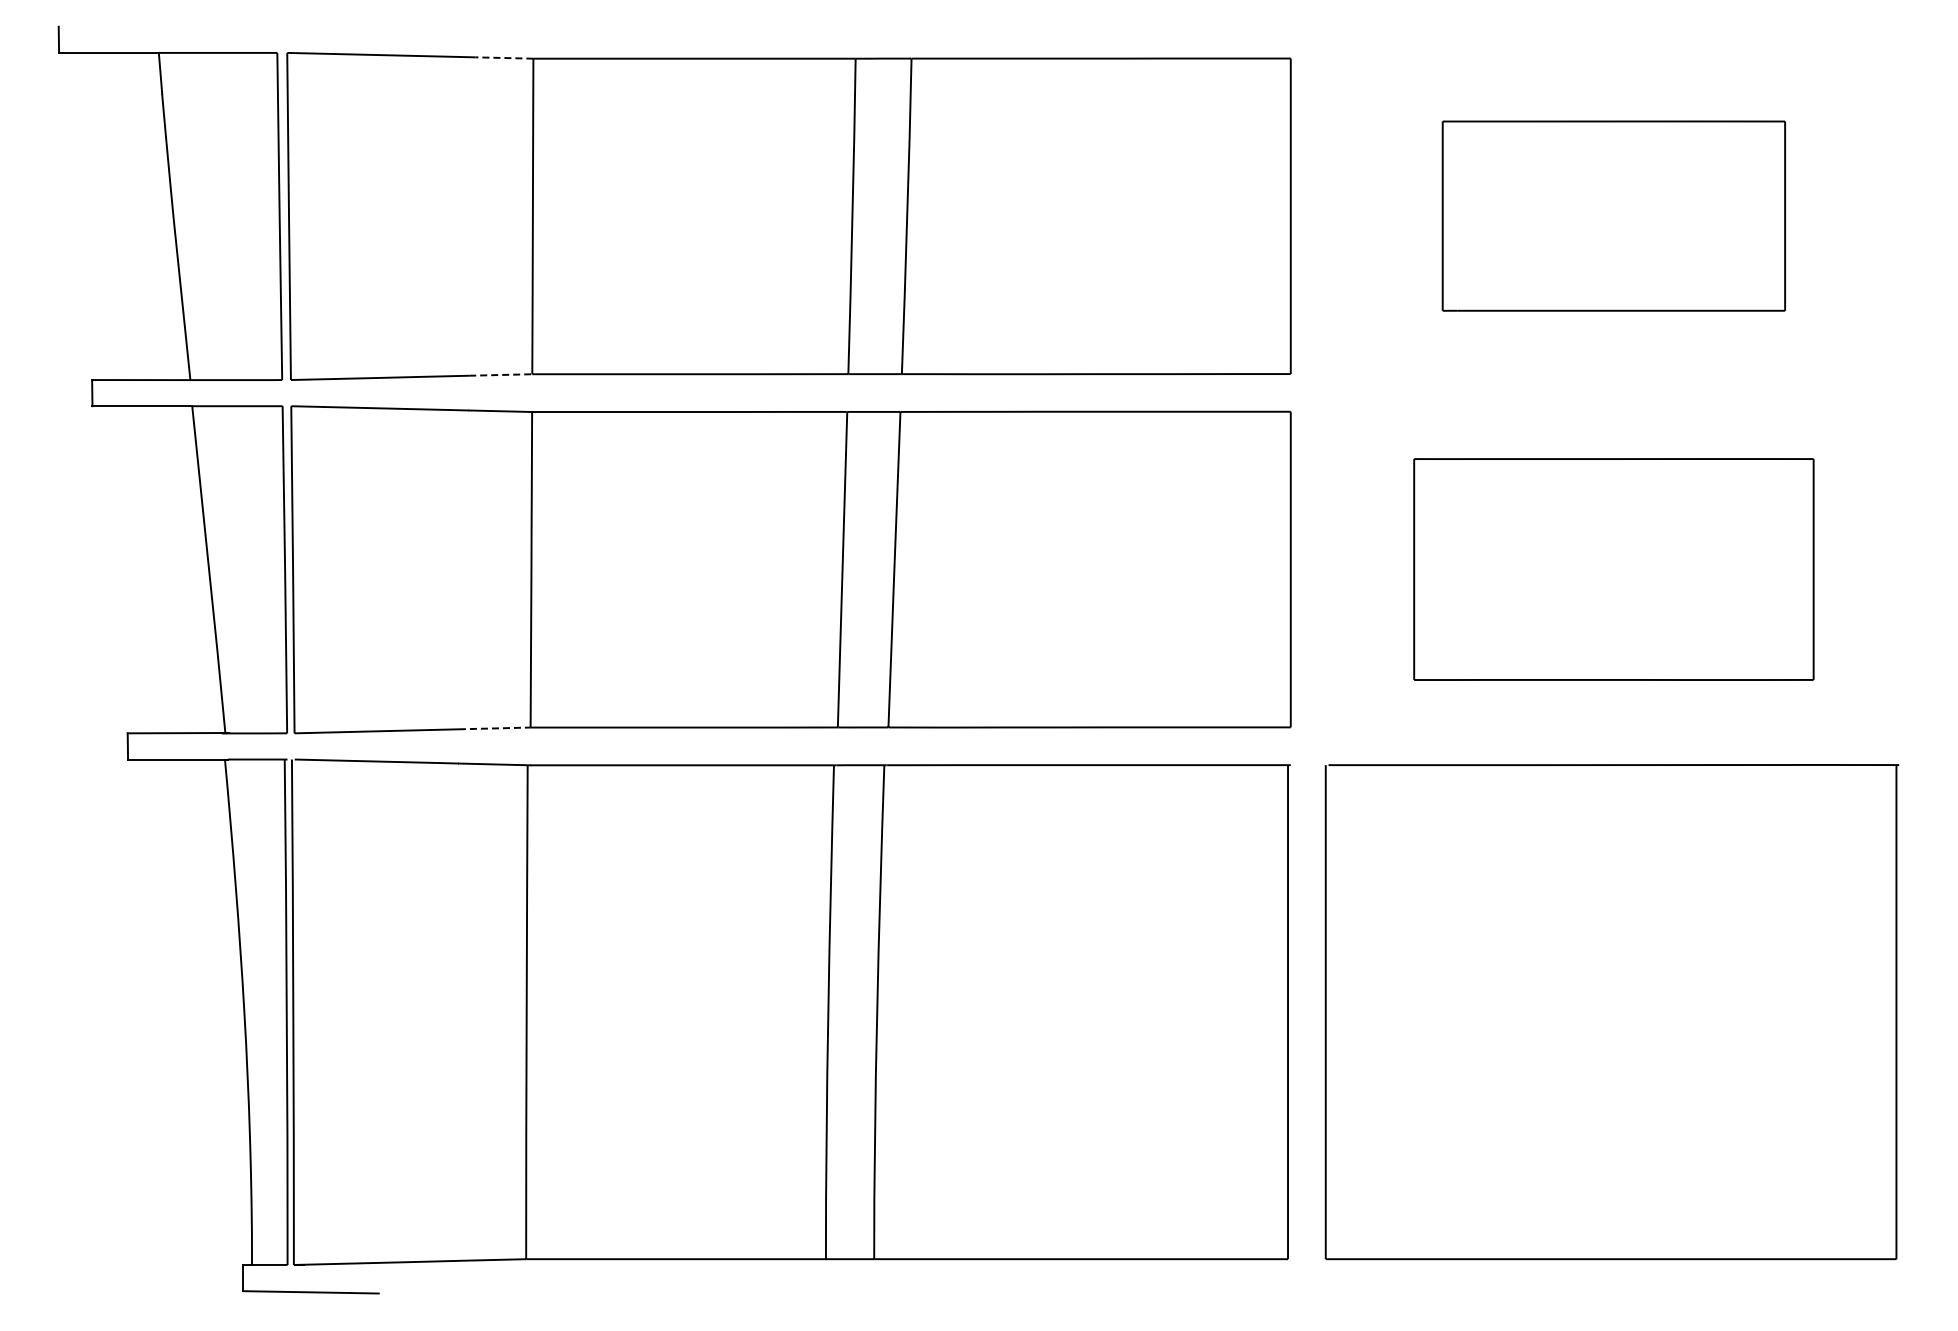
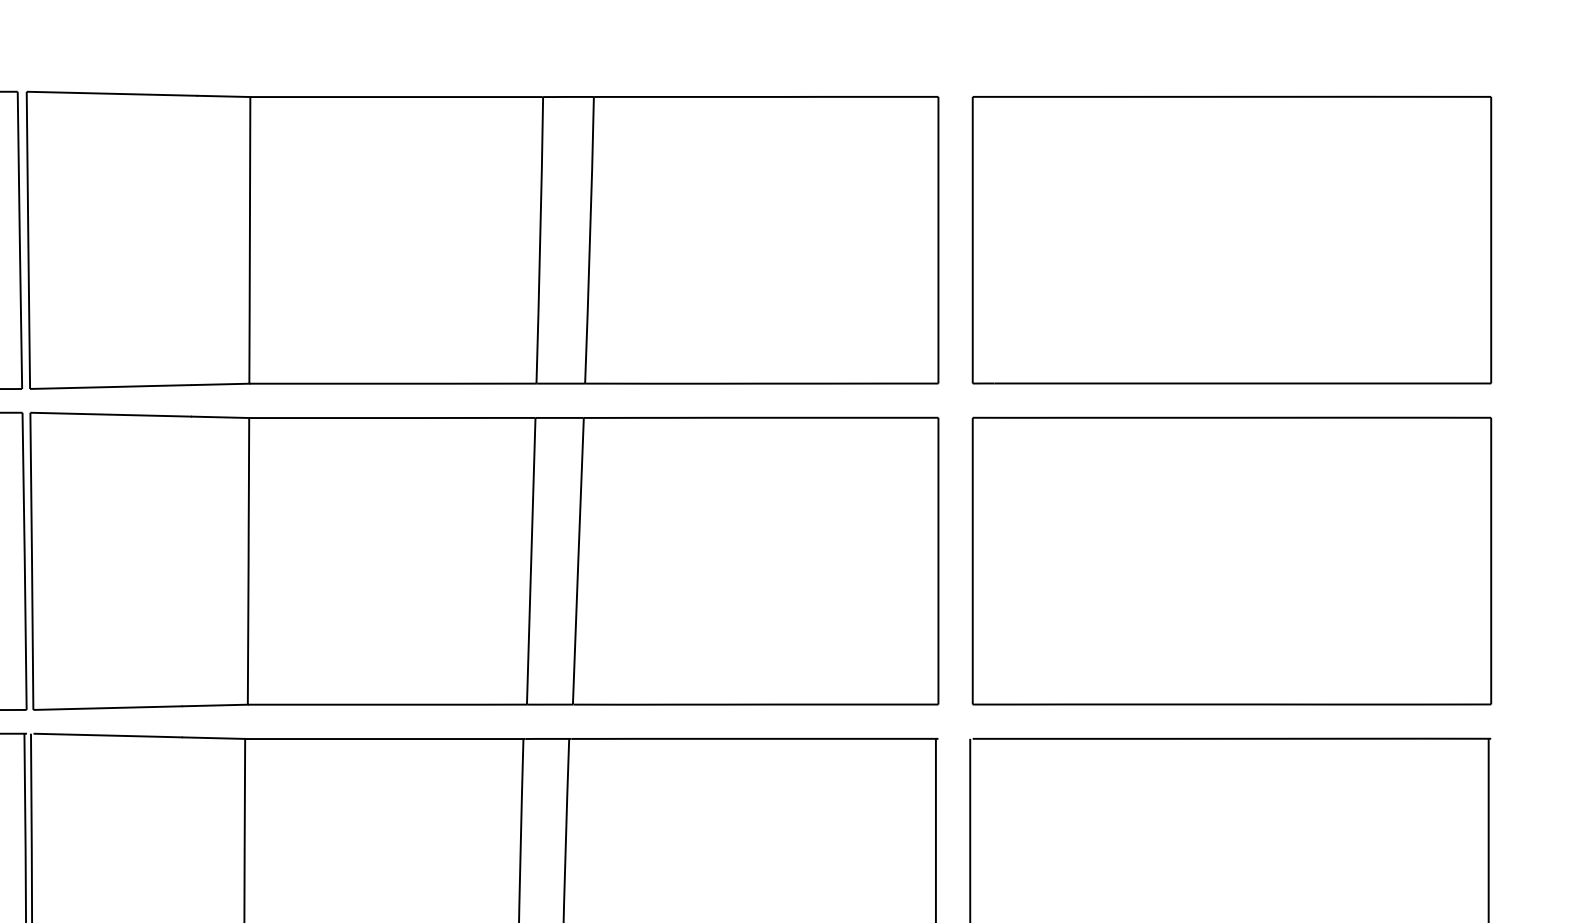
line: (504, 58) -> (224, 96), dashed -> solid
part: (1613, 215) -> (1231, 239), size x1.67
line: (500, 375) -> (220, 384), dashed -> solid
part: (1613, 569) -> (1231, 561), size x1.43
line: (494, 728) -> (215, 705), dashed -> solid

